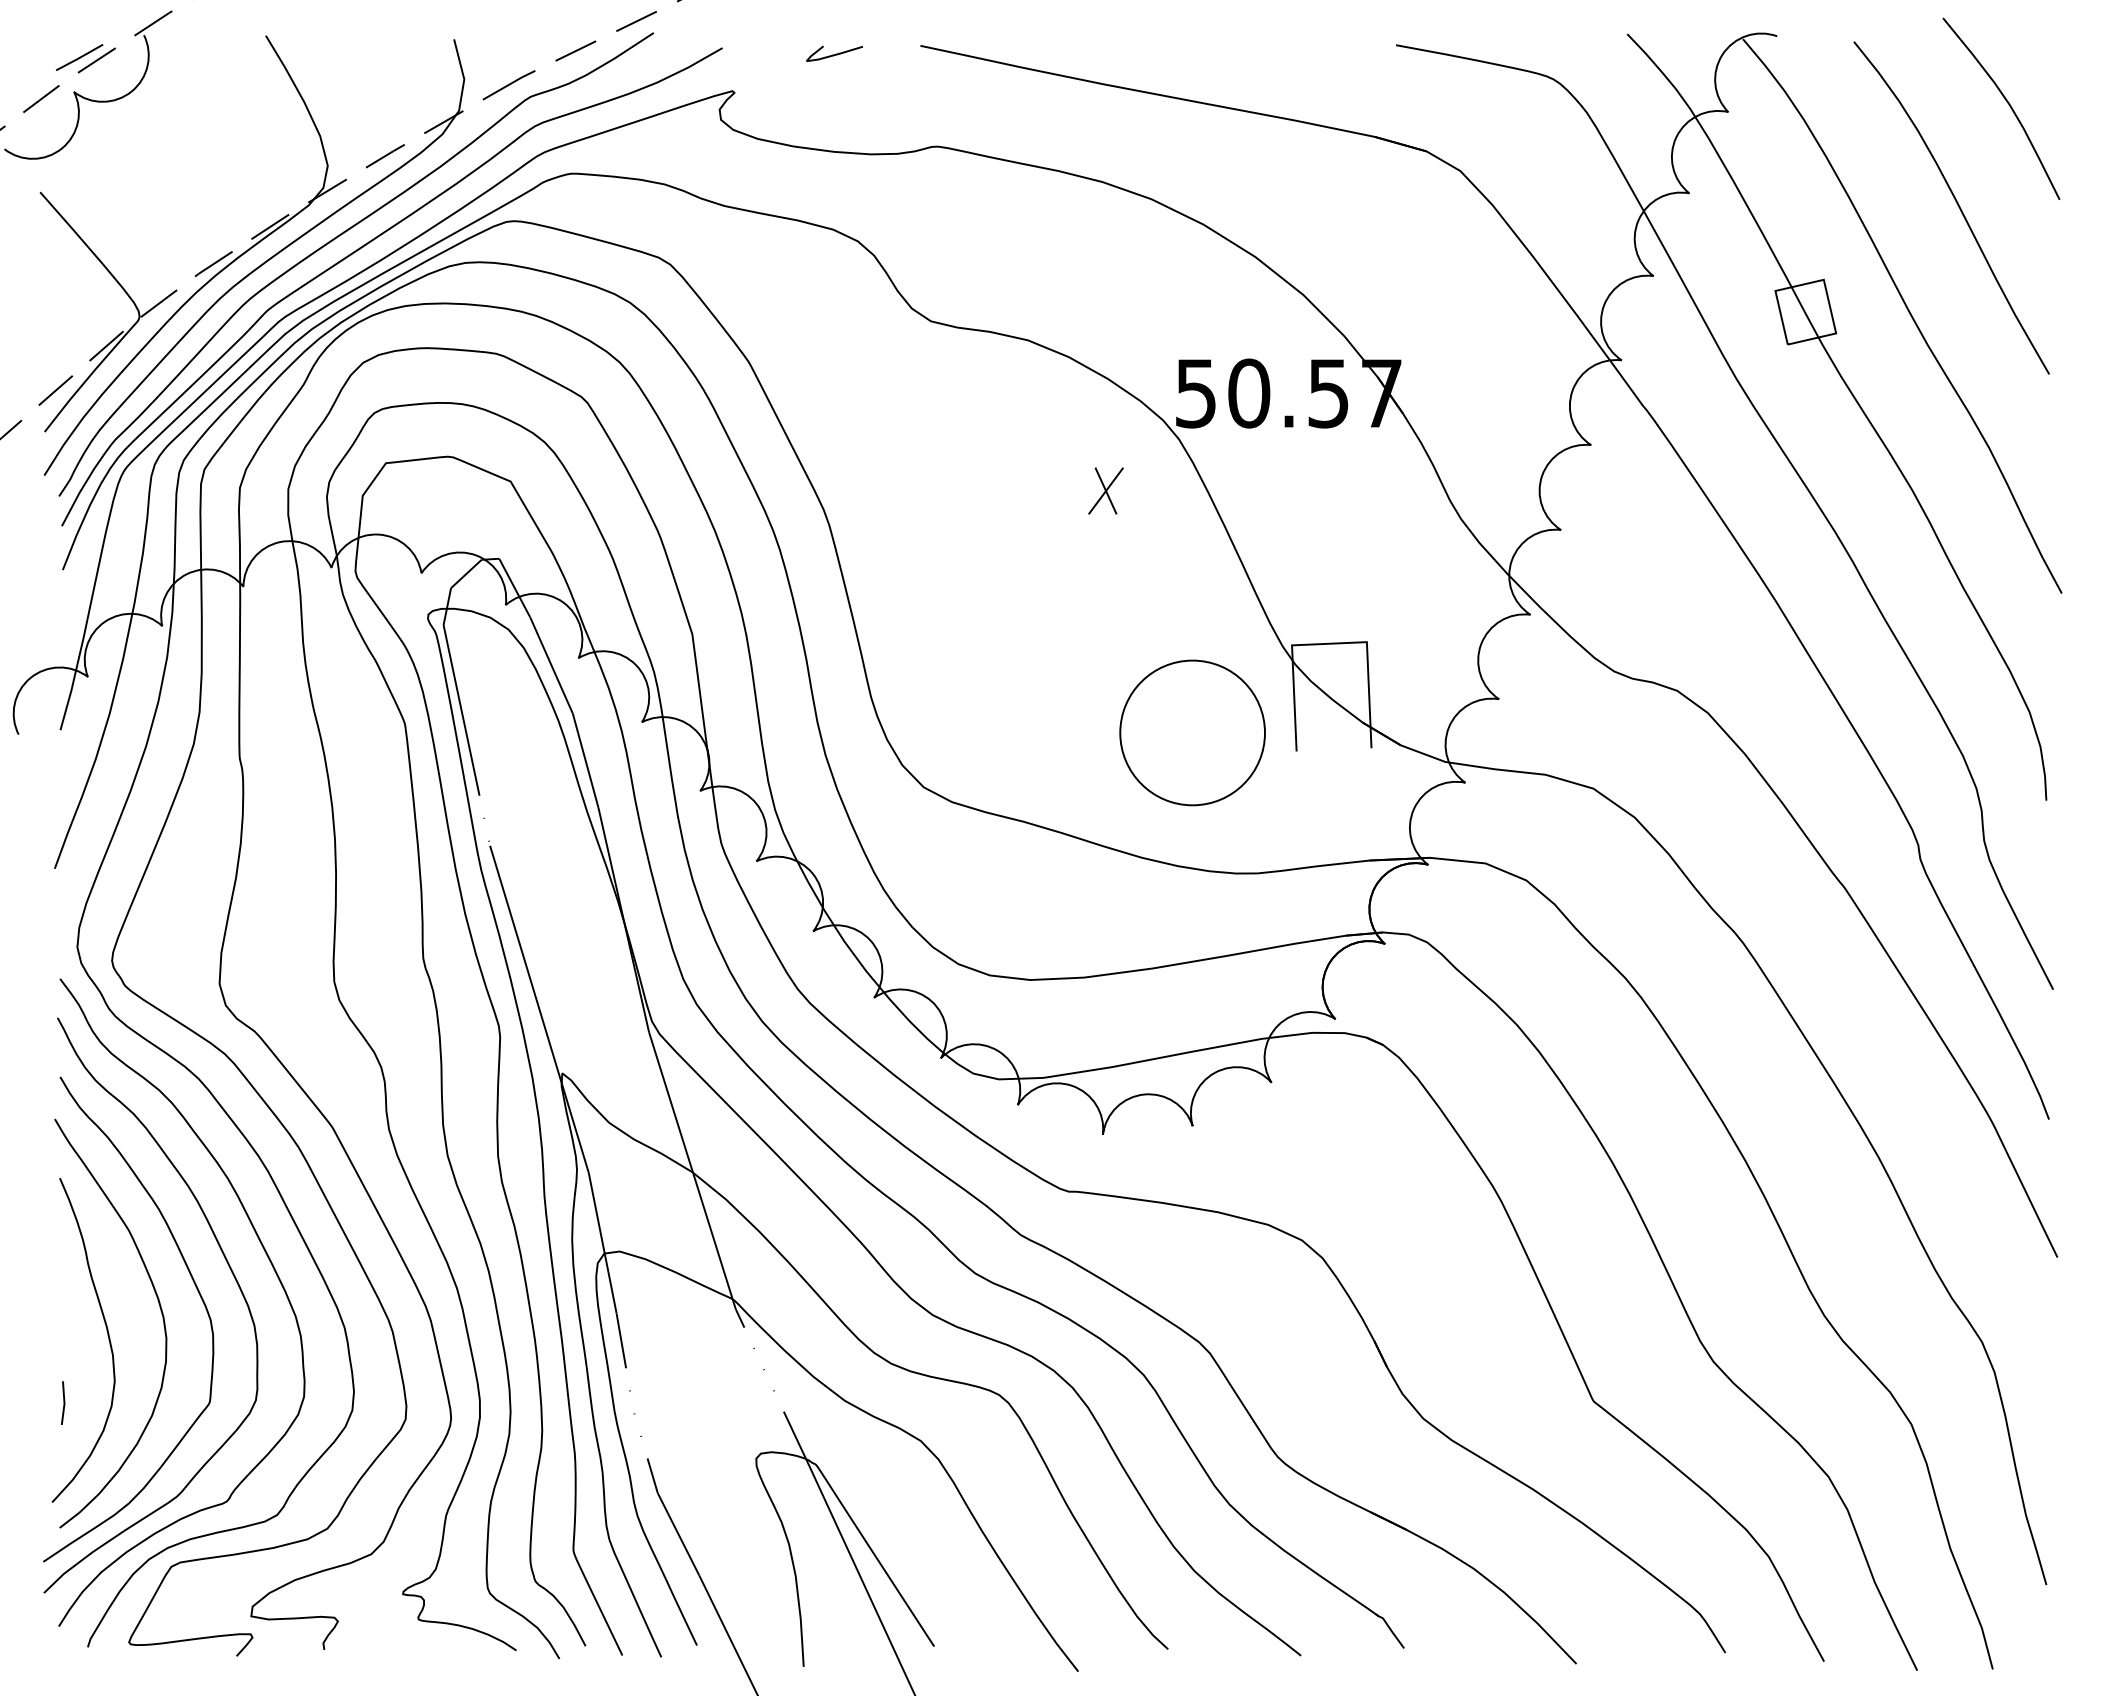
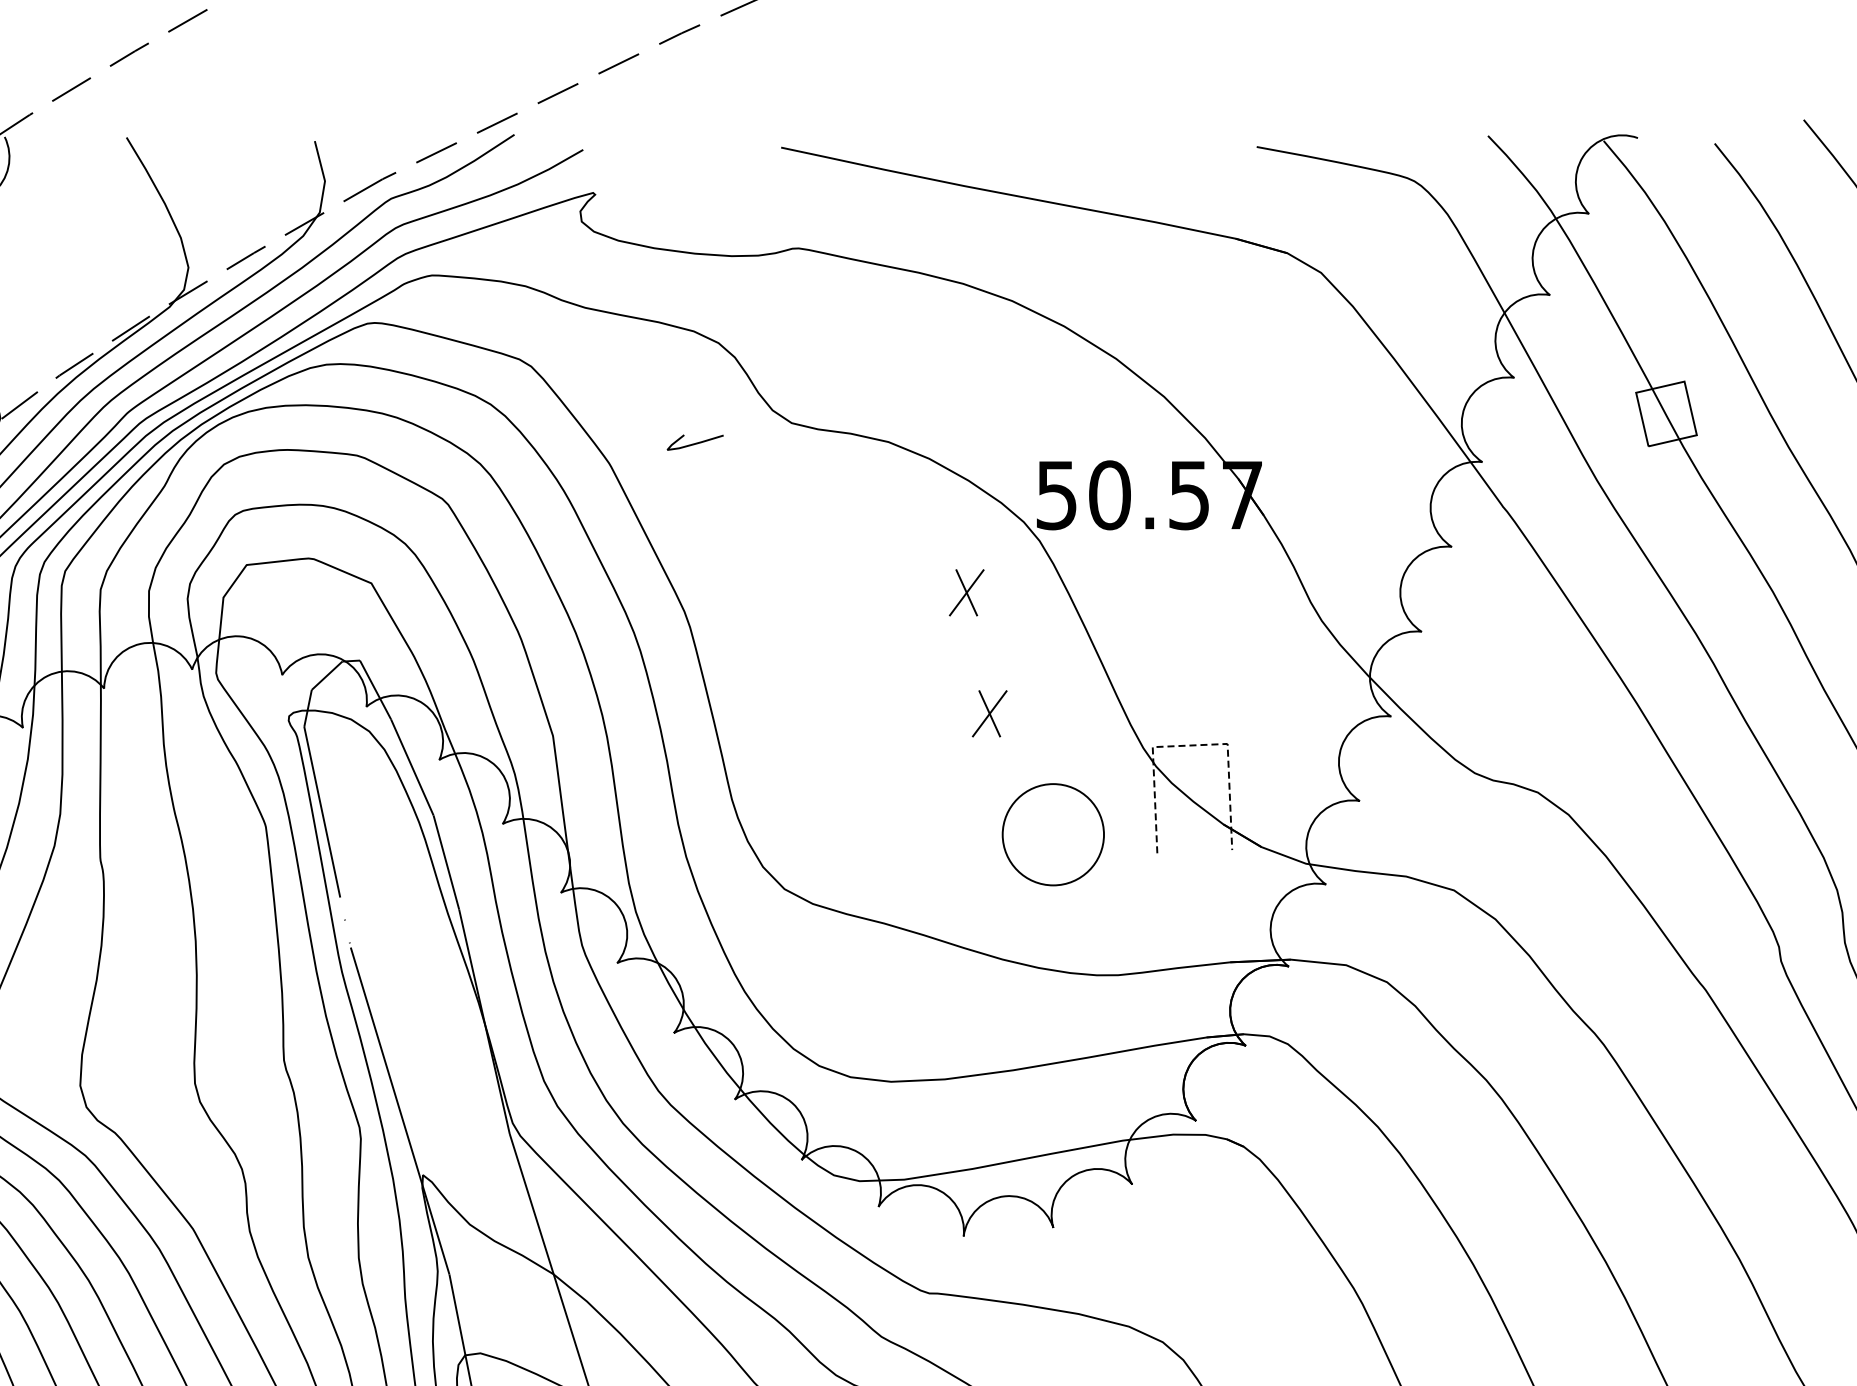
curve: (835, 53) -> (696, 442), moved
part: (1128, 611) -> (989, 713), added
line: (1329, 643) -> (1190, 745), solid -> dashed
circle: (1192, 732) -> (1053, 834), size x0.7

